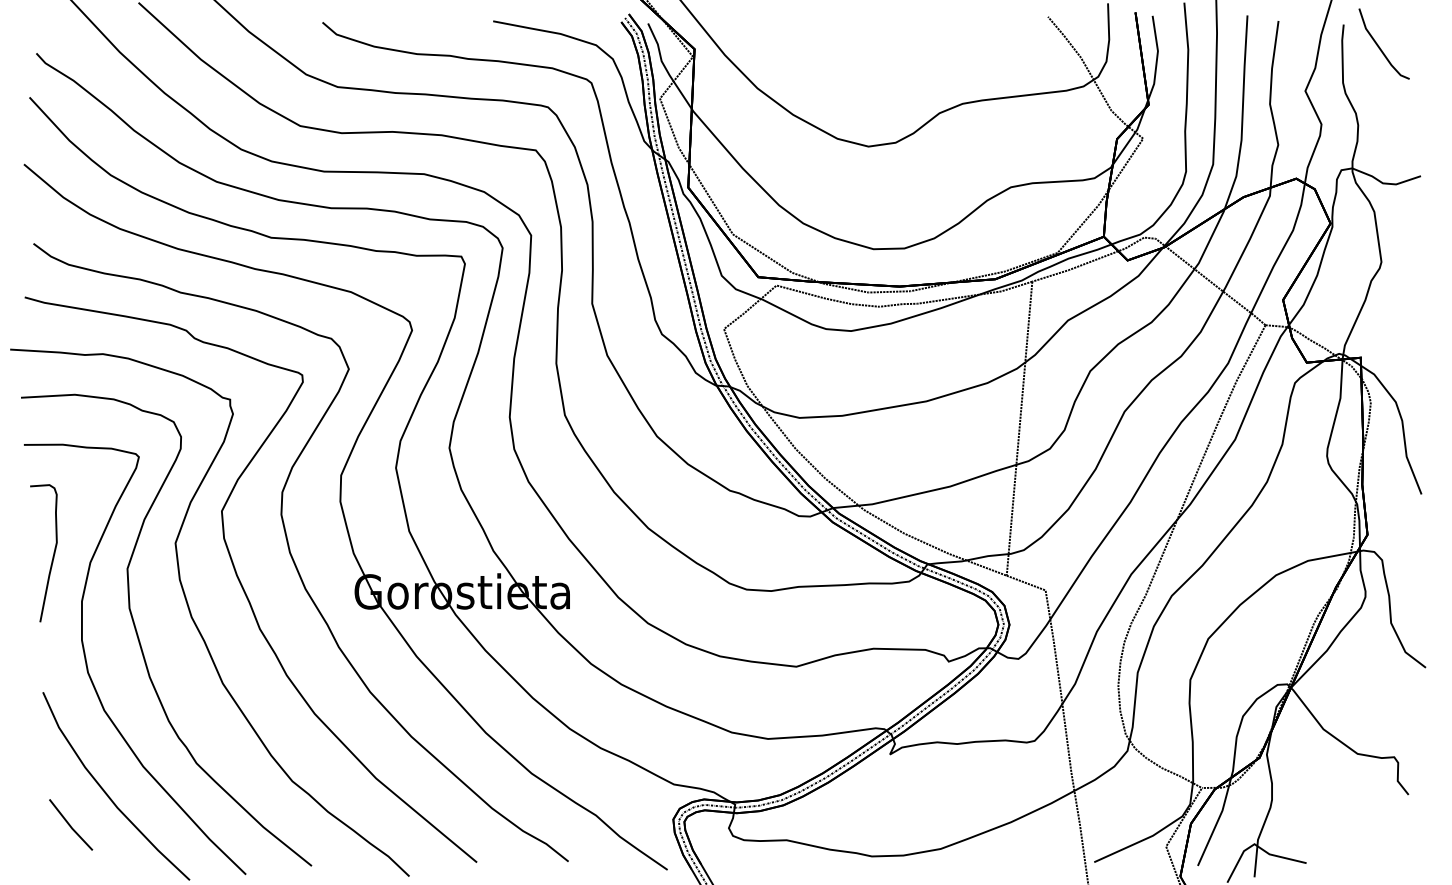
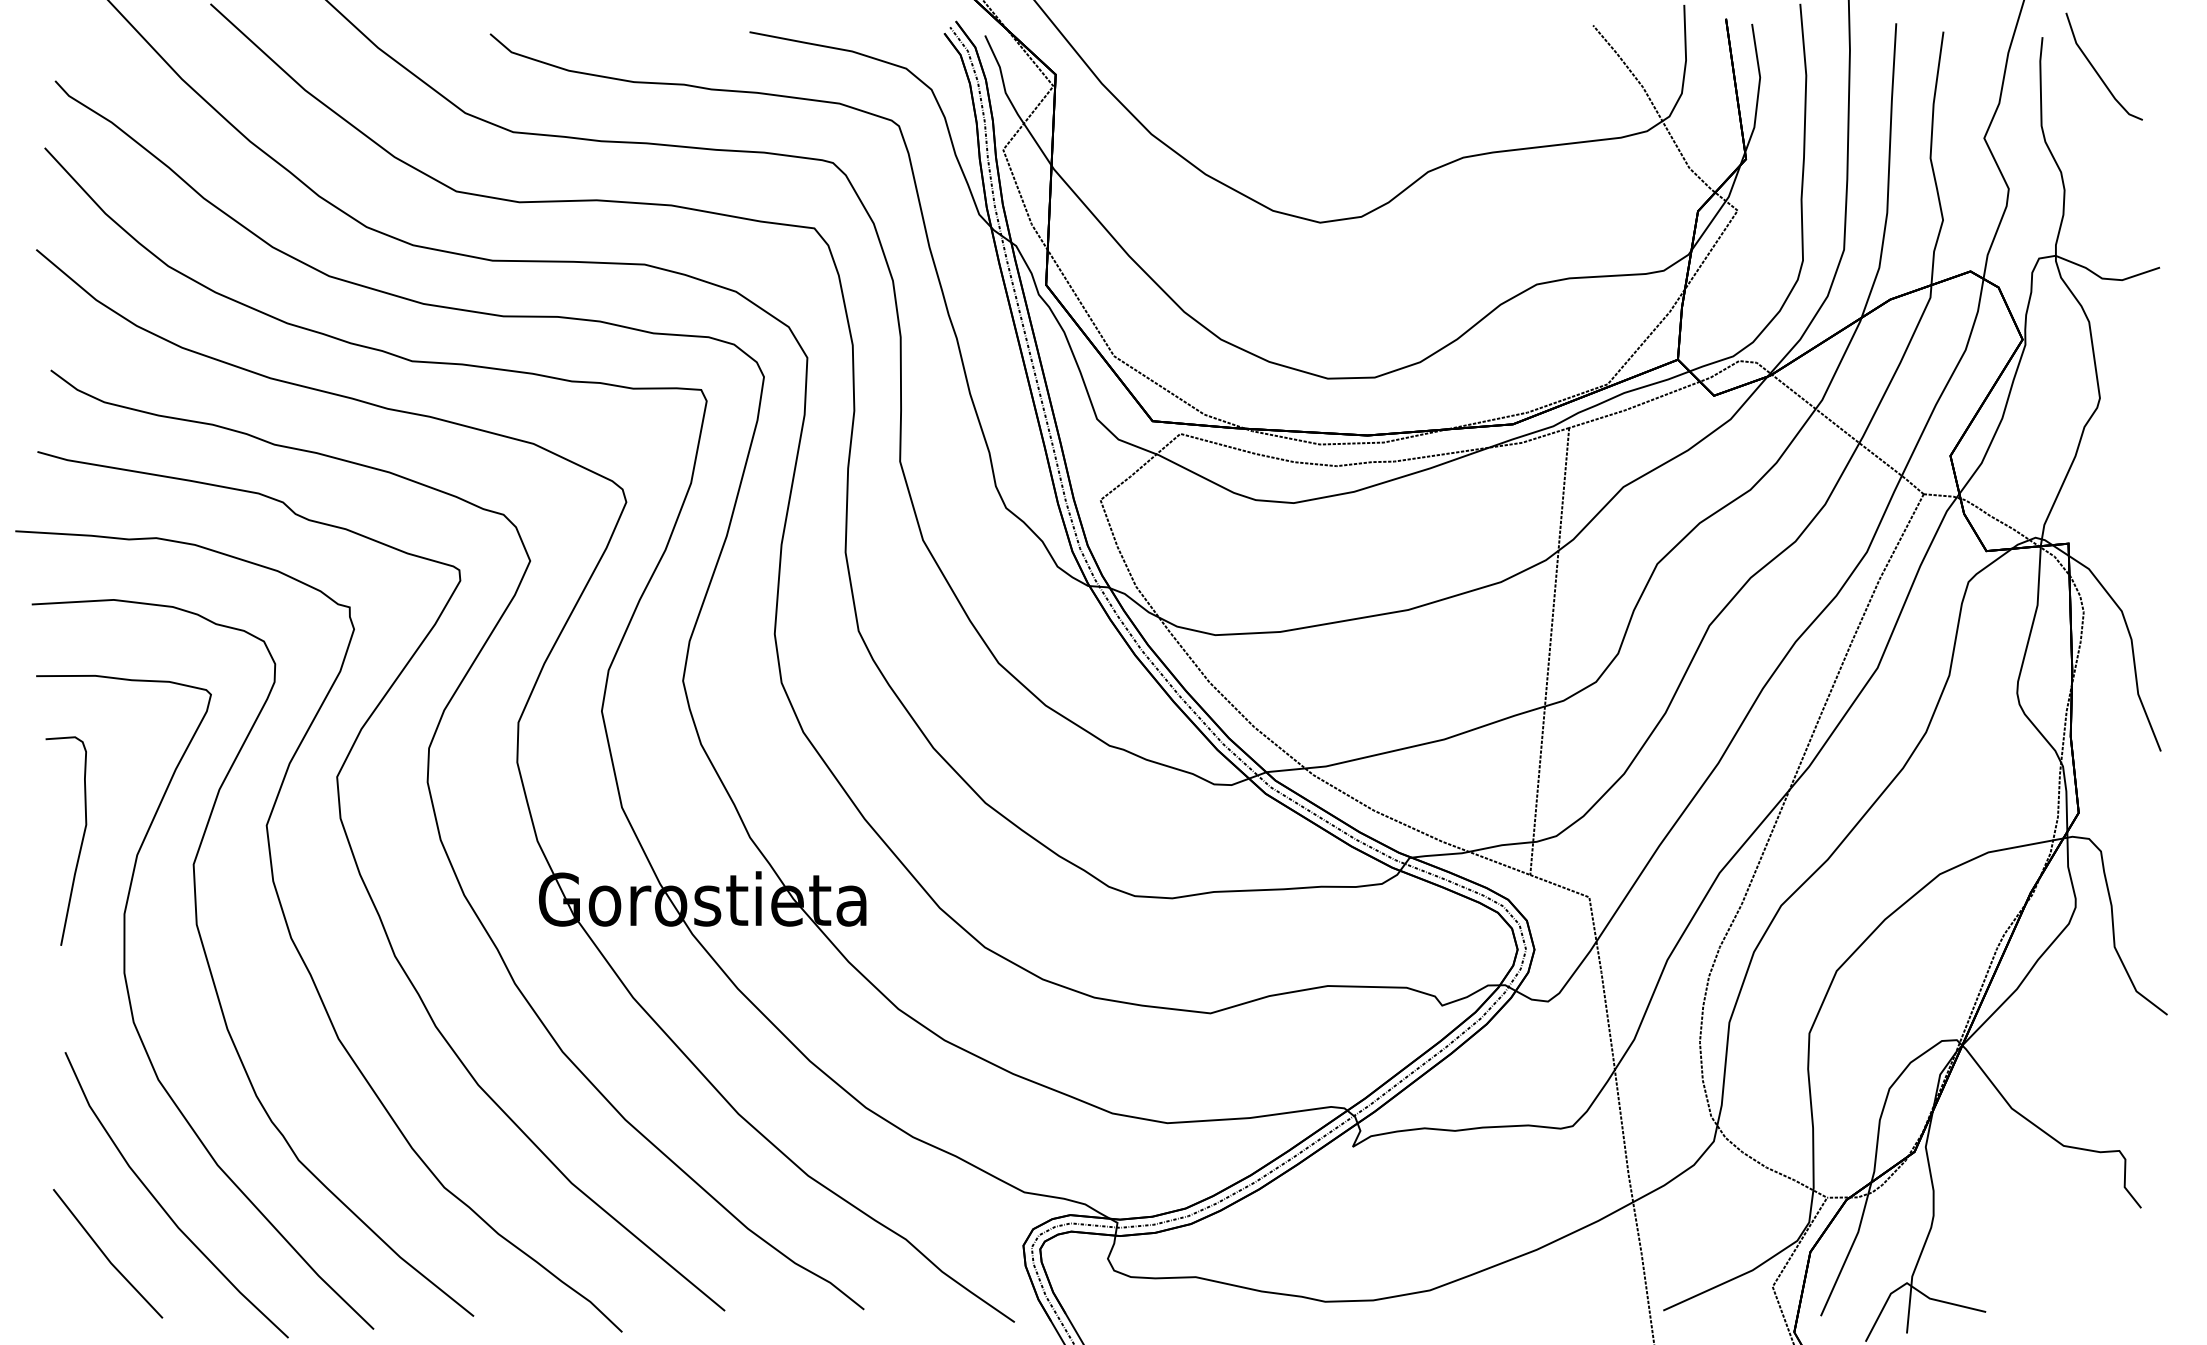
part: (70, 824) -> (107, 1253), size x1.67

